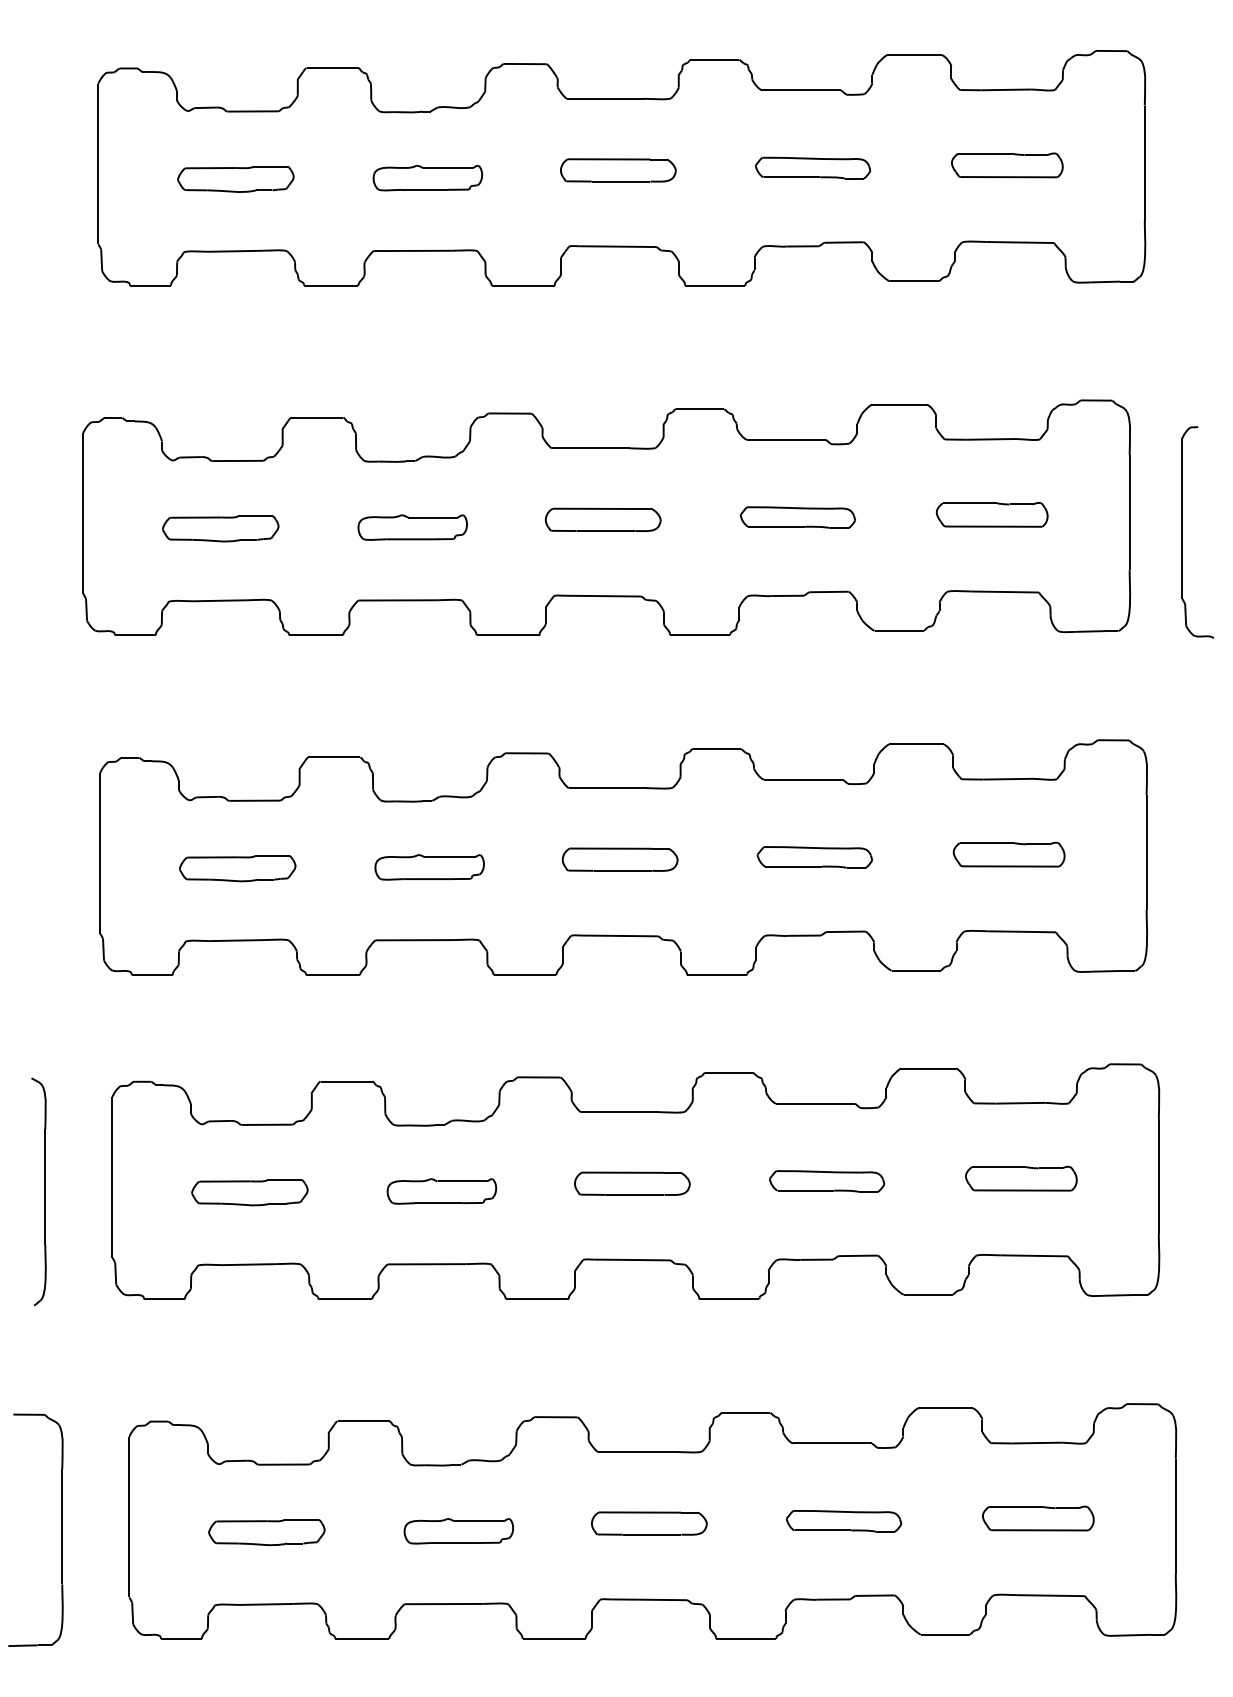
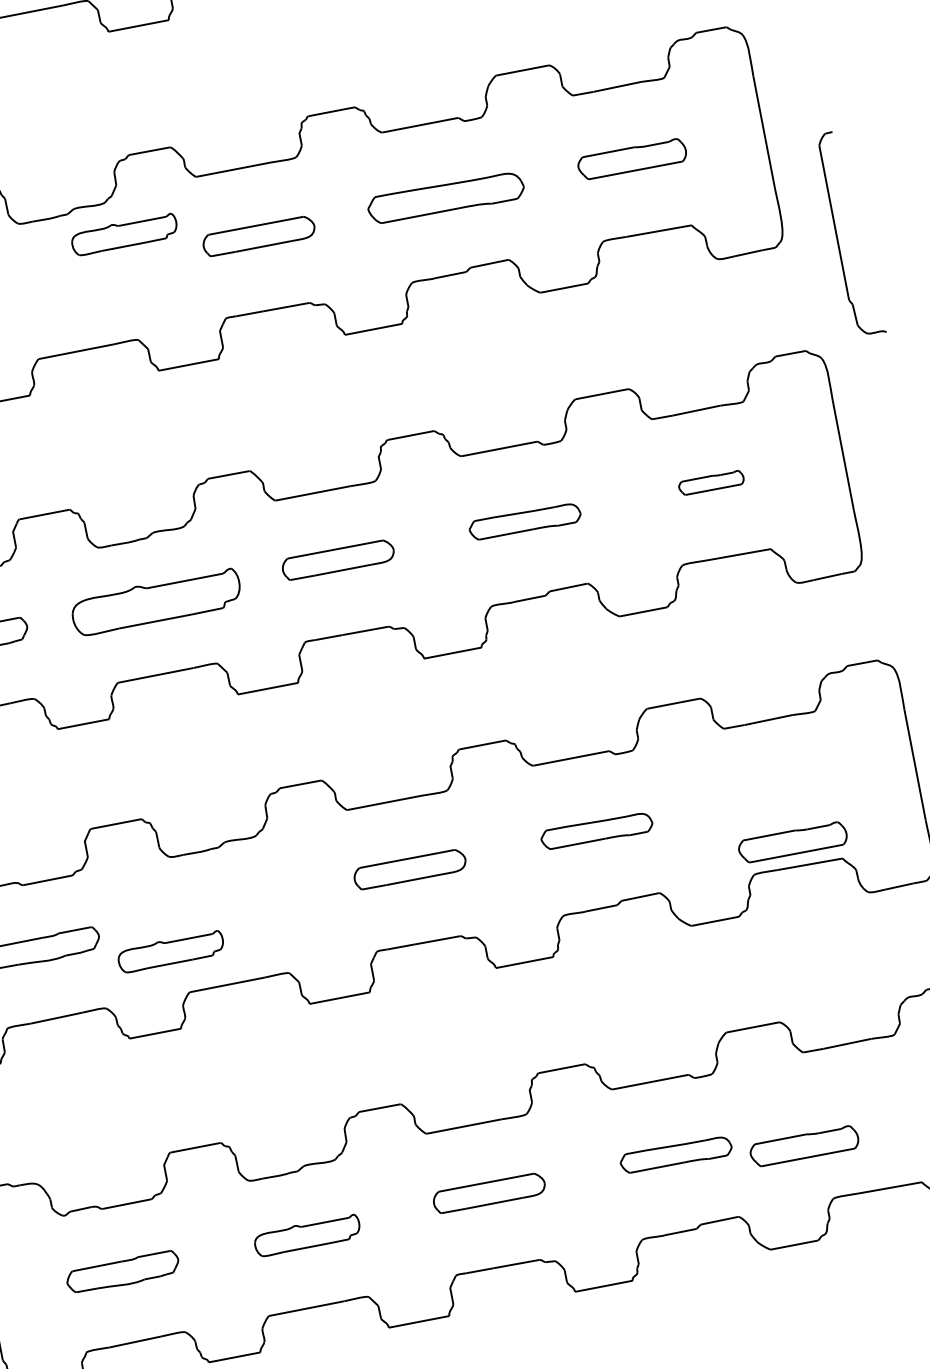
part: (797, 517) -> (445, 197), size x1.4
part: (412, 527) -> (124, 234), moved
part: (1182, 532) -> (836, 236), moved
part: (1008, 854) -> (710, 483), size x0.6
part: (429, 867) -> (156, 602), size x1.6
part: (1021, 1178) -> (792, 842), moved
part: (441, 1191) -> (170, 952), moved
part: (1038, 1518) -> (804, 1146), moved

